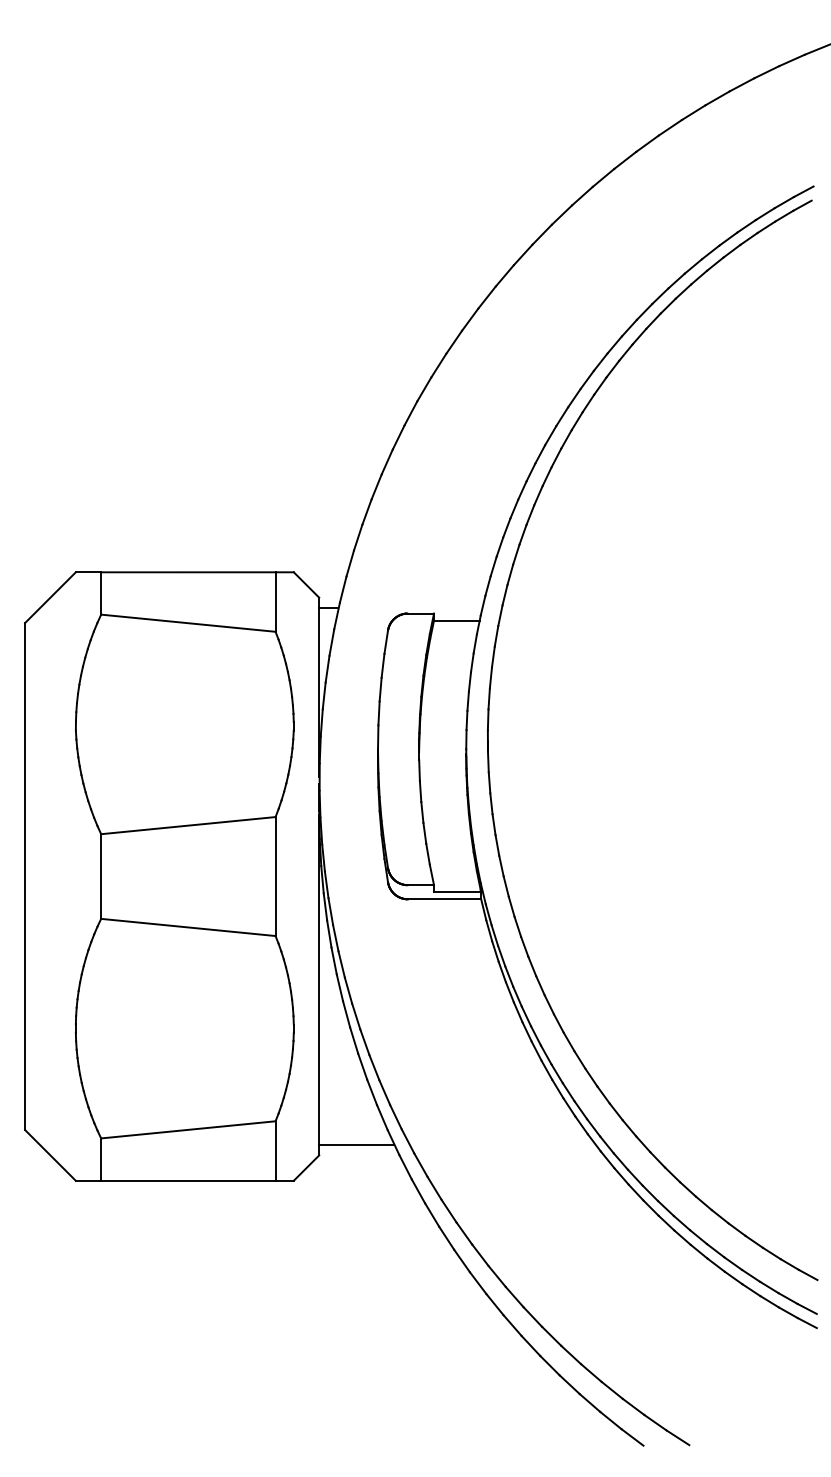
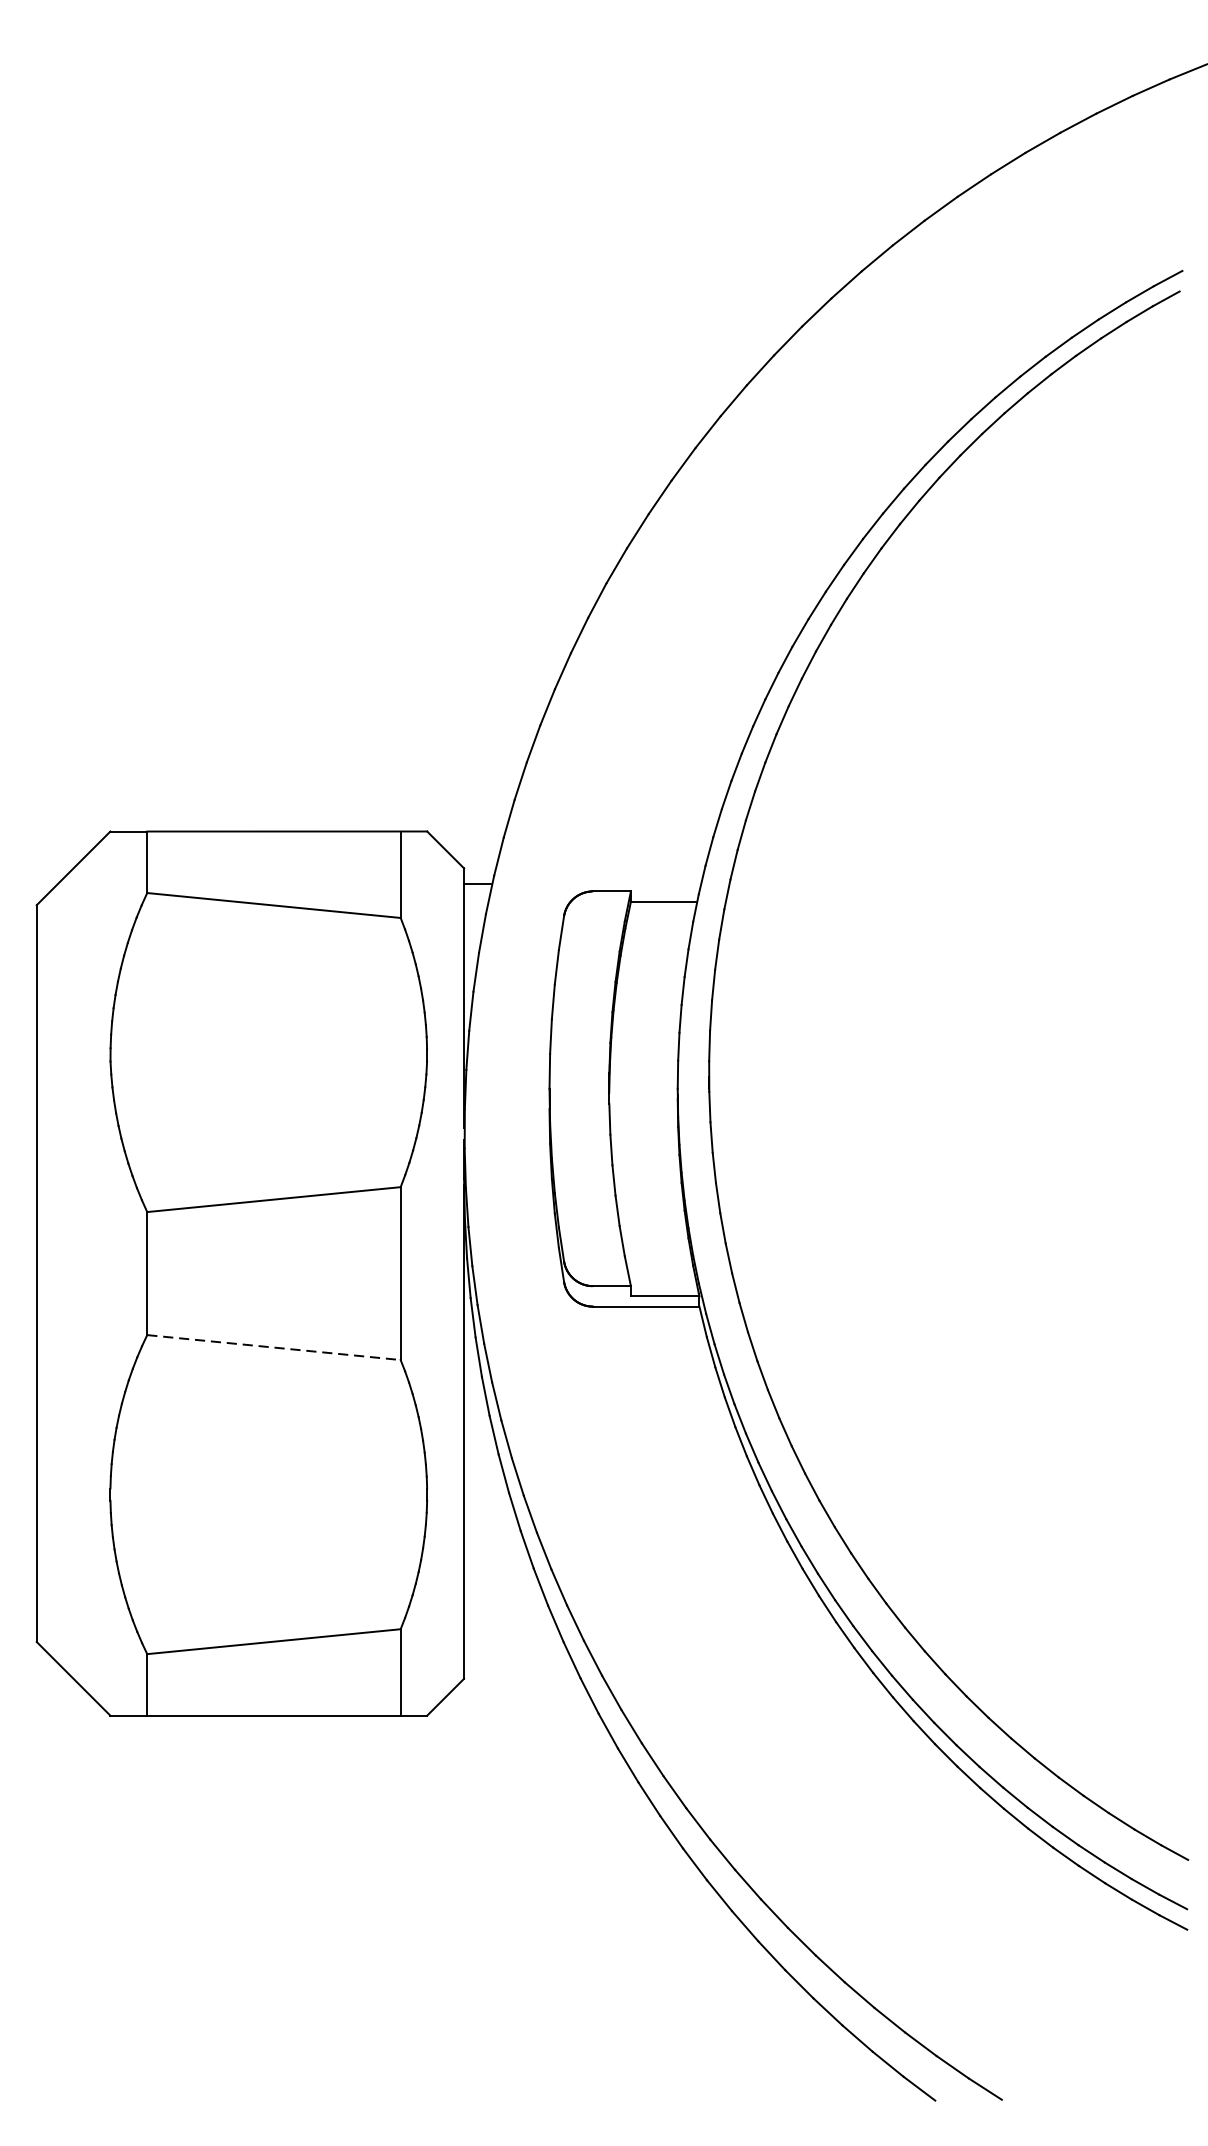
line: (188, 927) -> (274, 1347), solid -> dashed
line: (356, 1144) -> (518, 1662), removed

